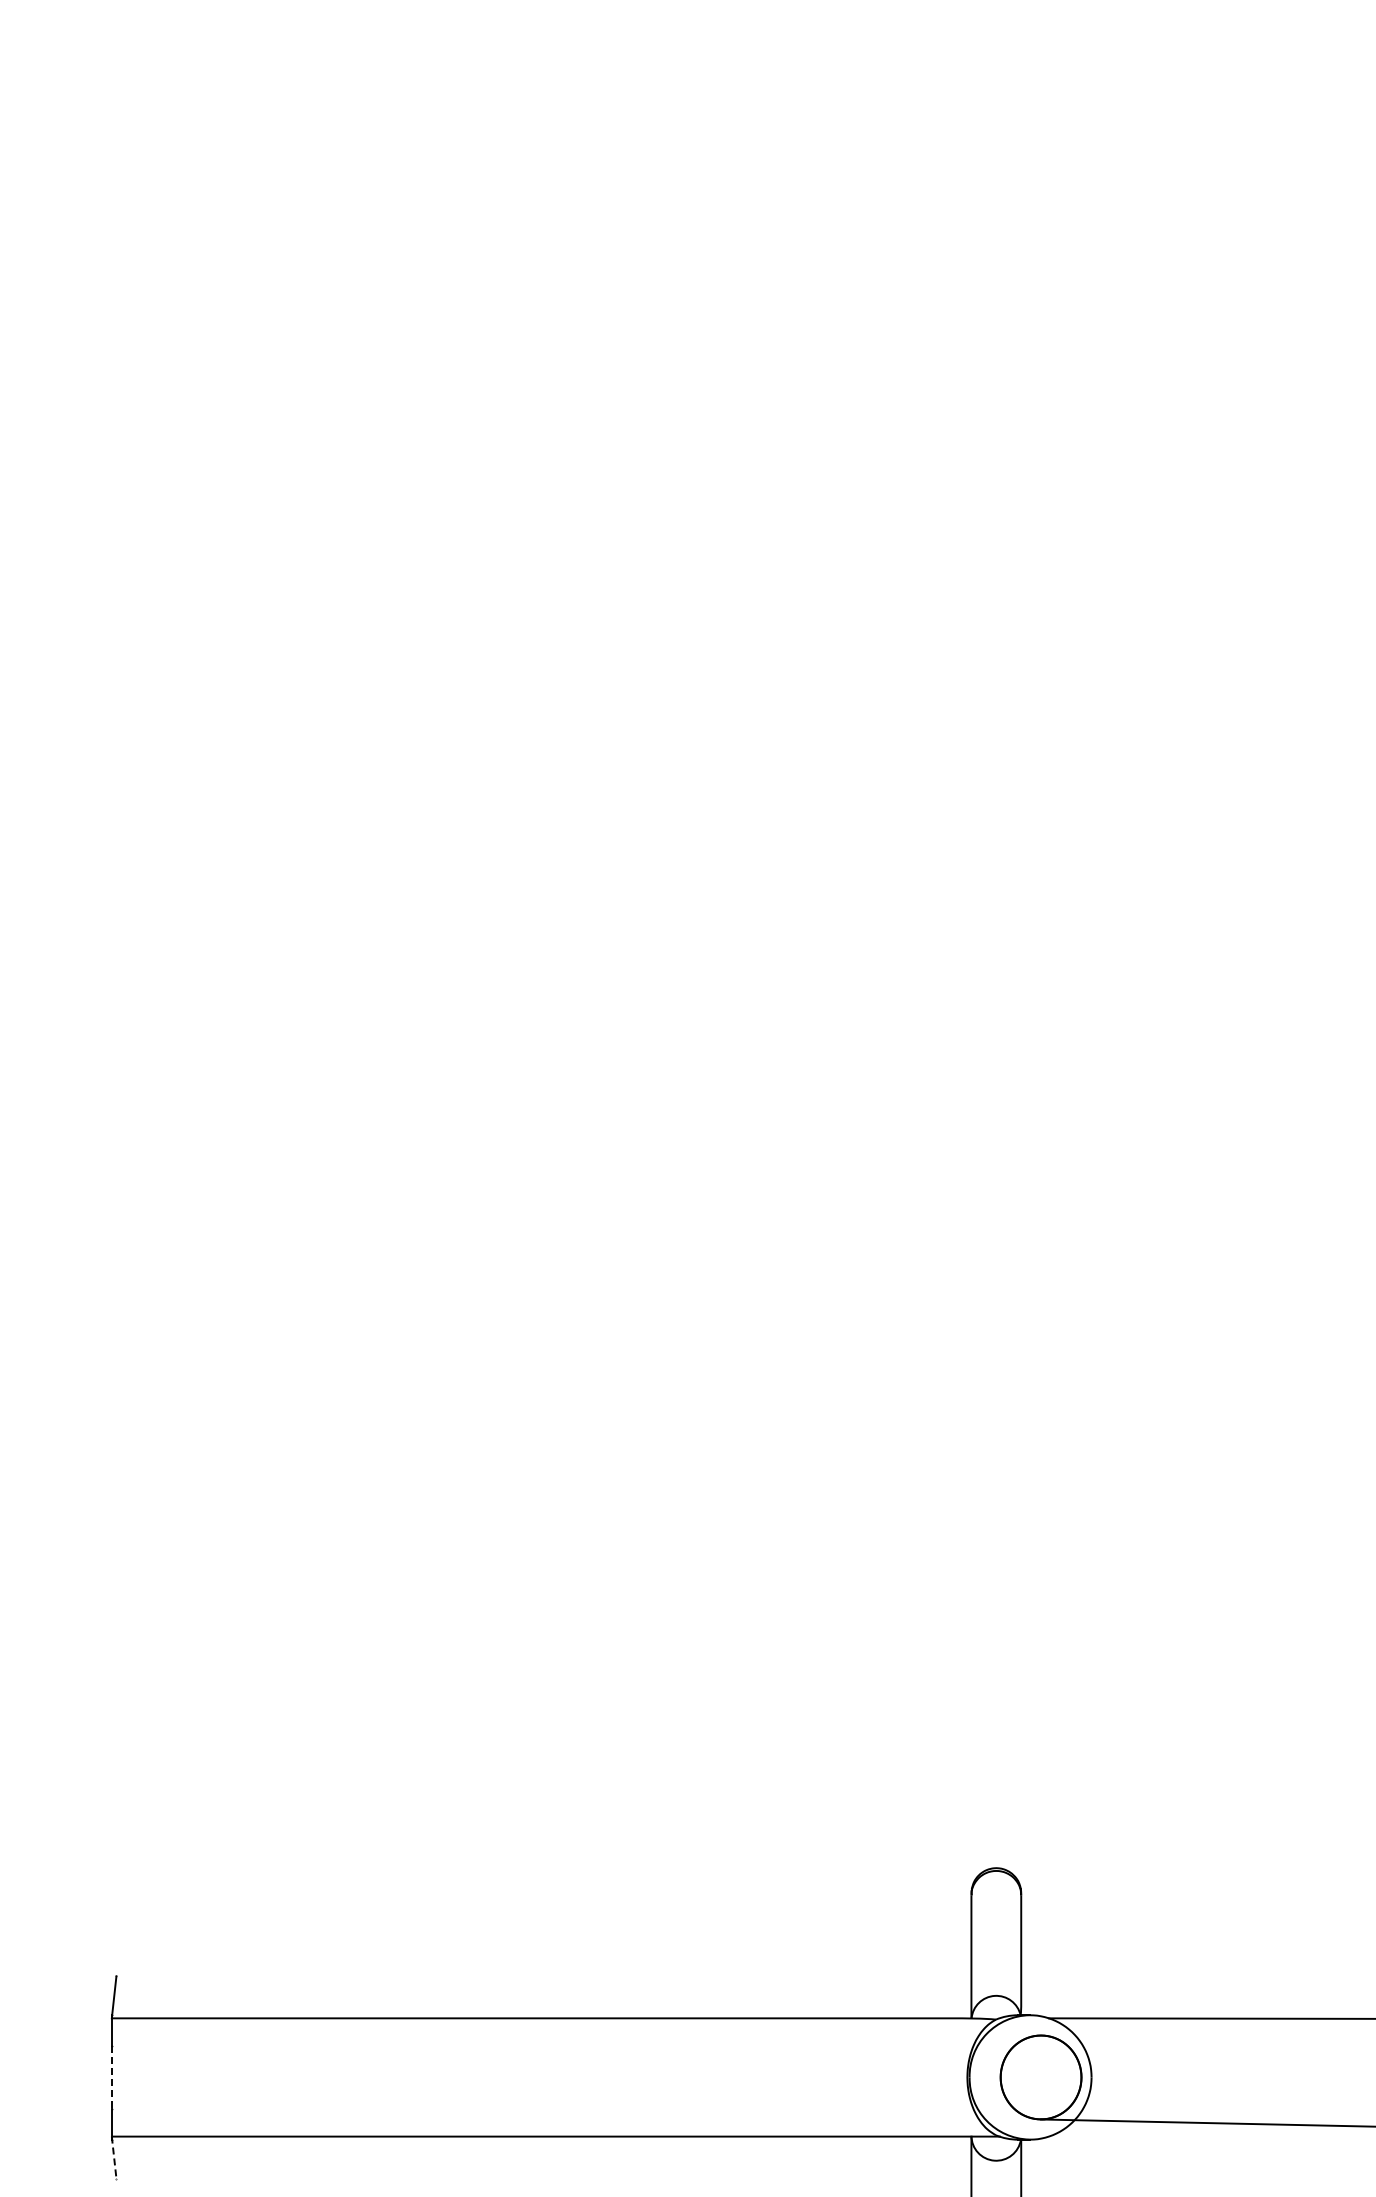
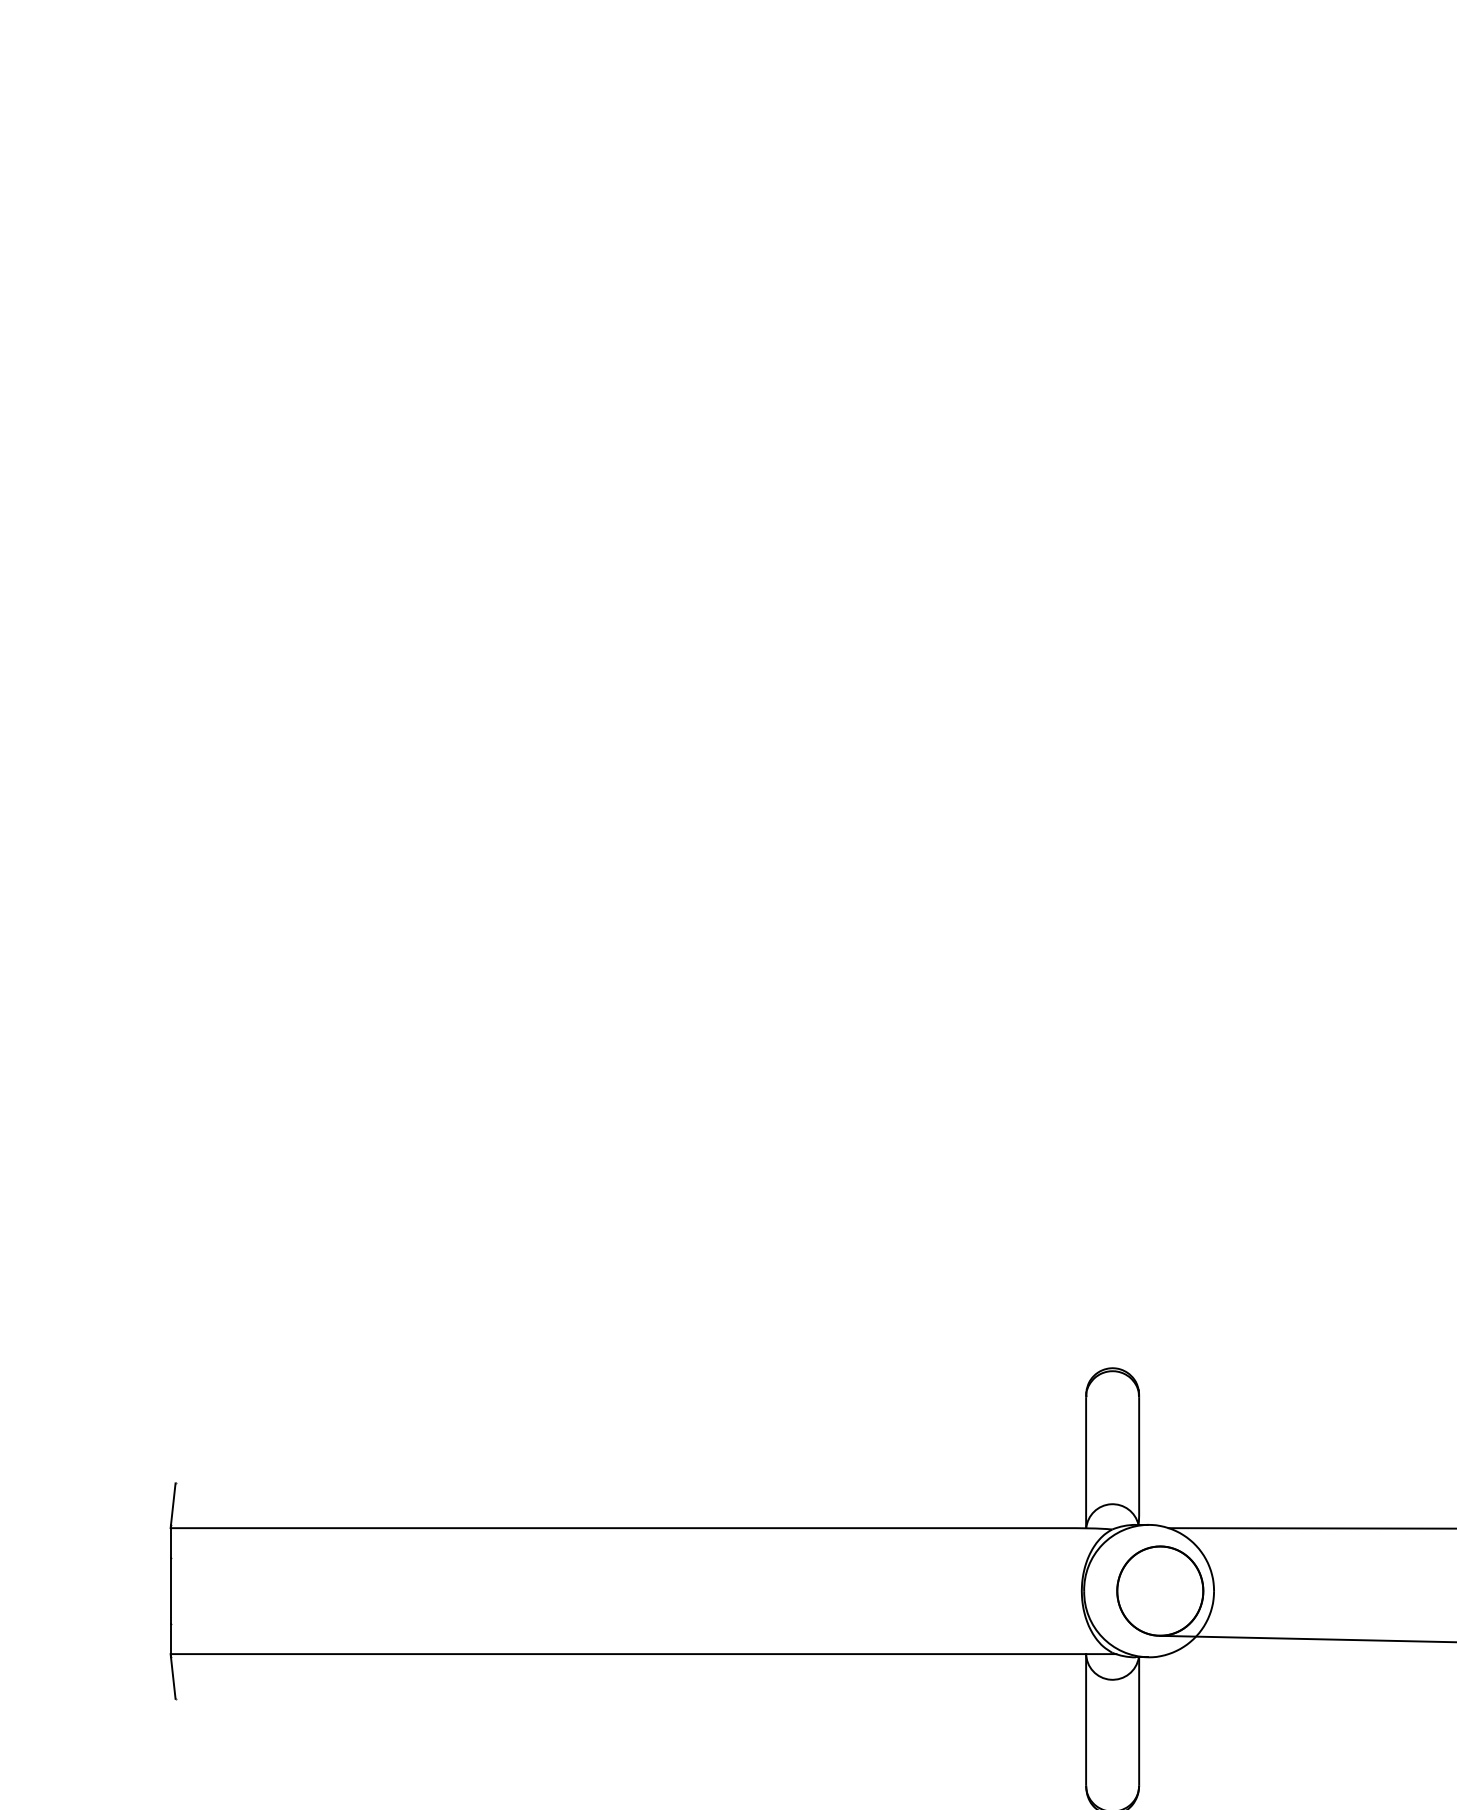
line: (111, 2077) -> (170, 1591), dashed -> solid
line: (114, 2158) -> (173, 1677), dashed -> solid

